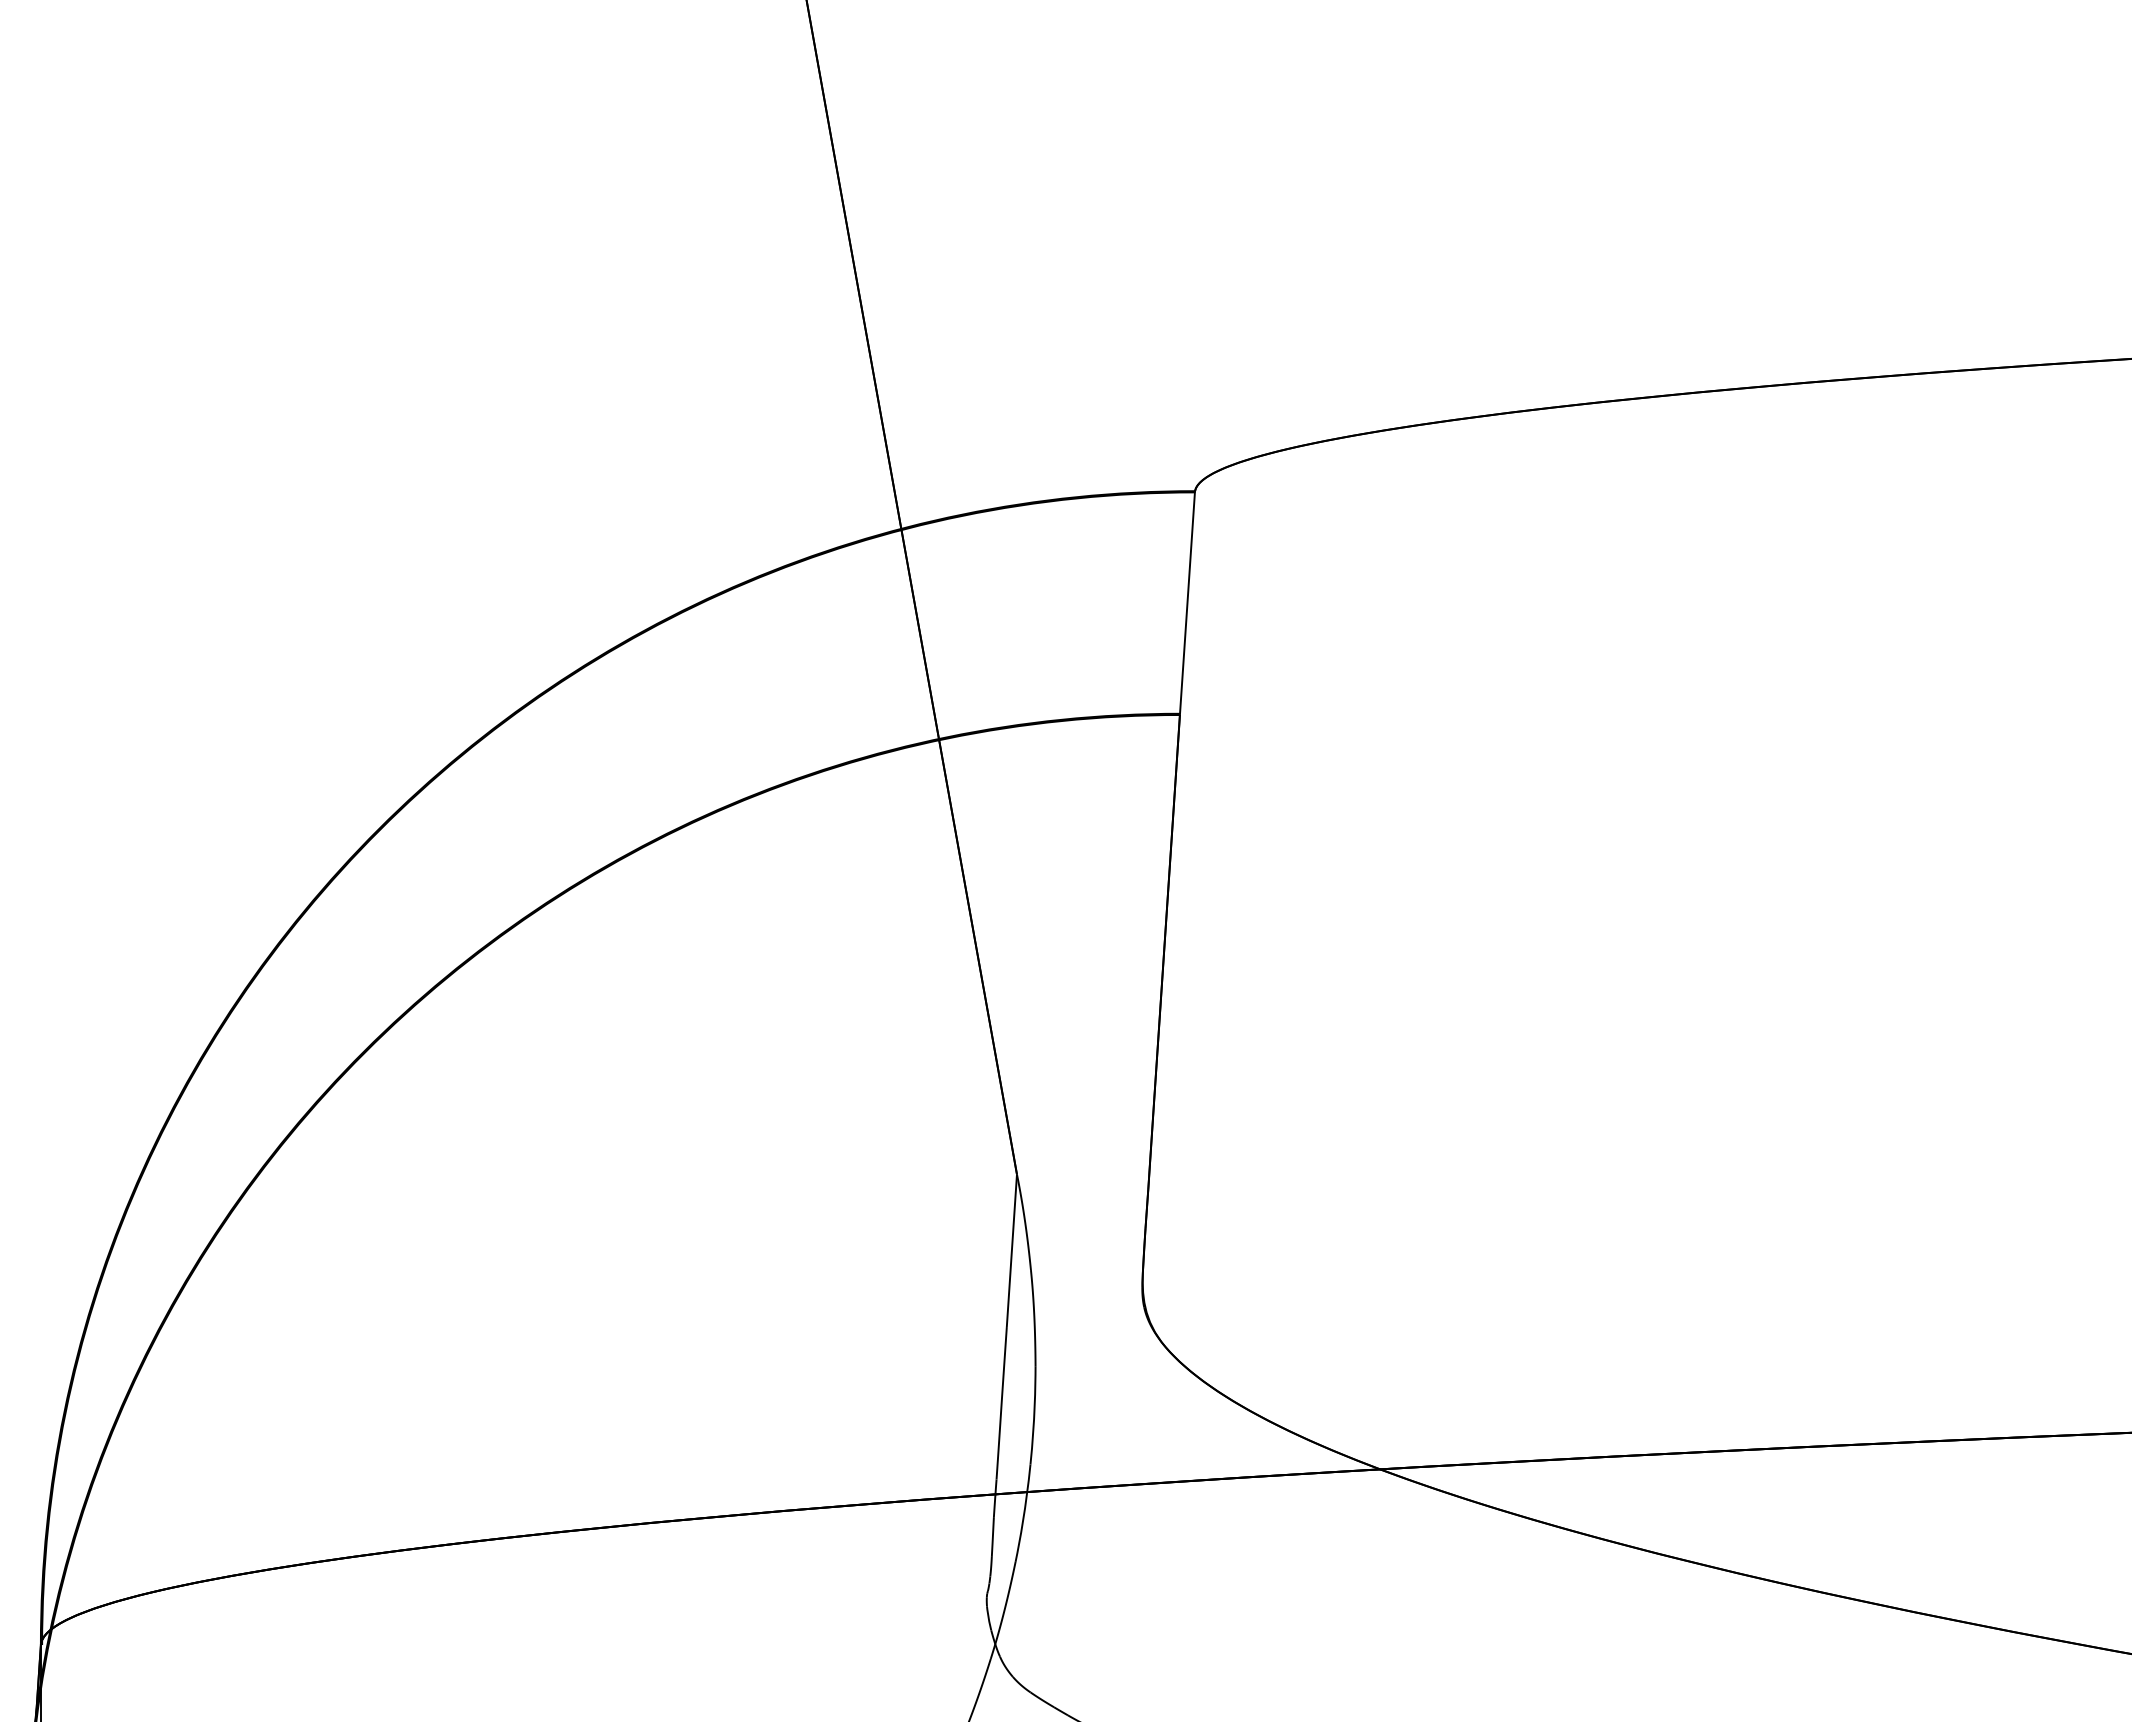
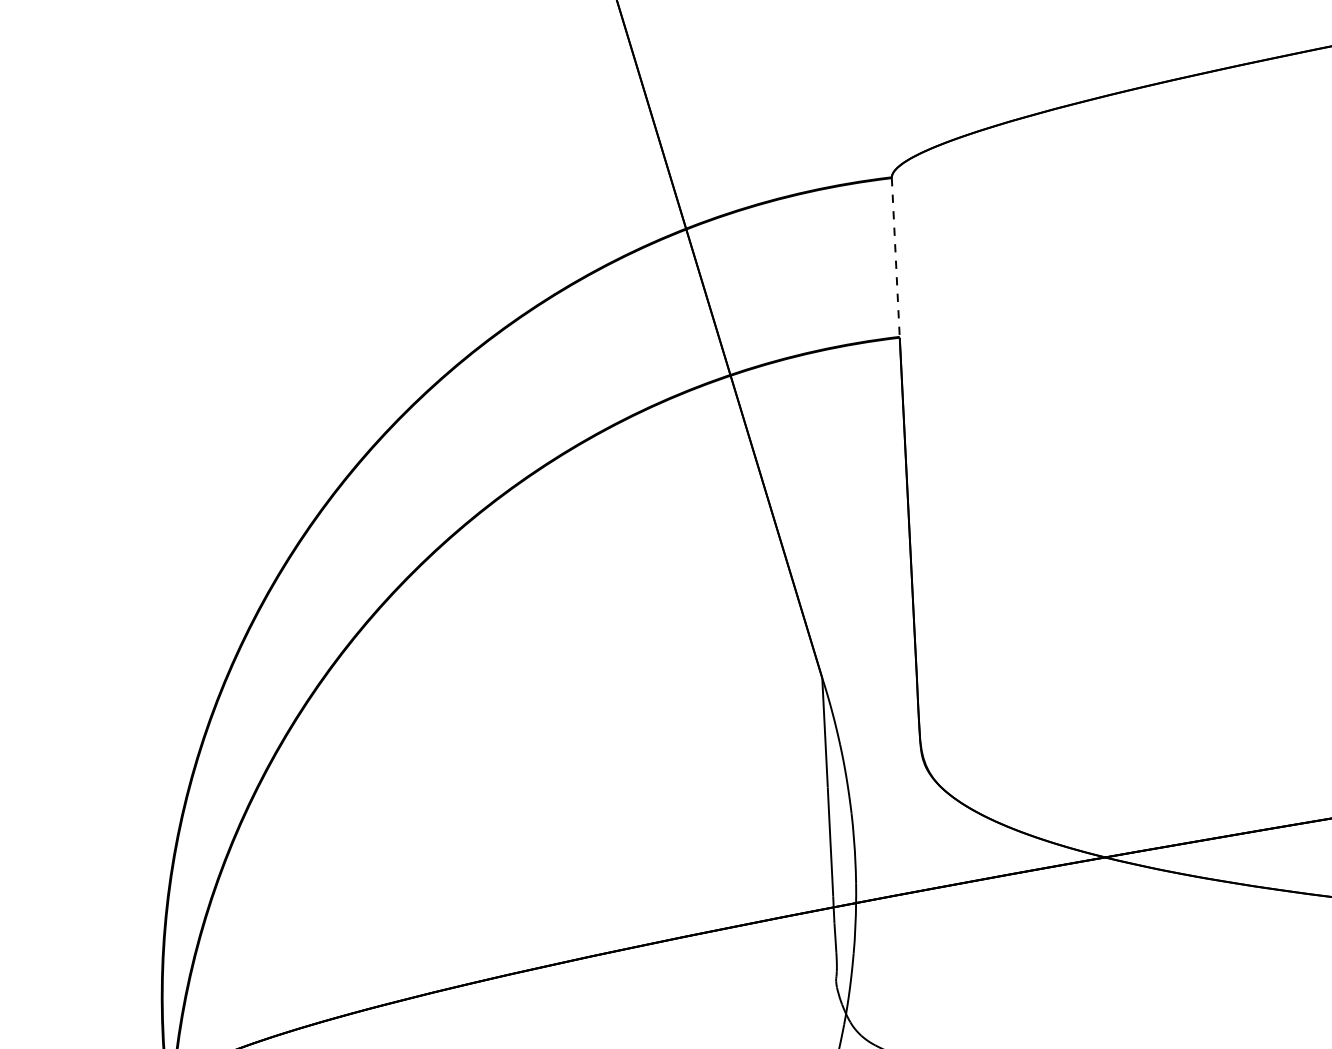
line: (1187, 603) -> (895, 257), solid -> dashed

